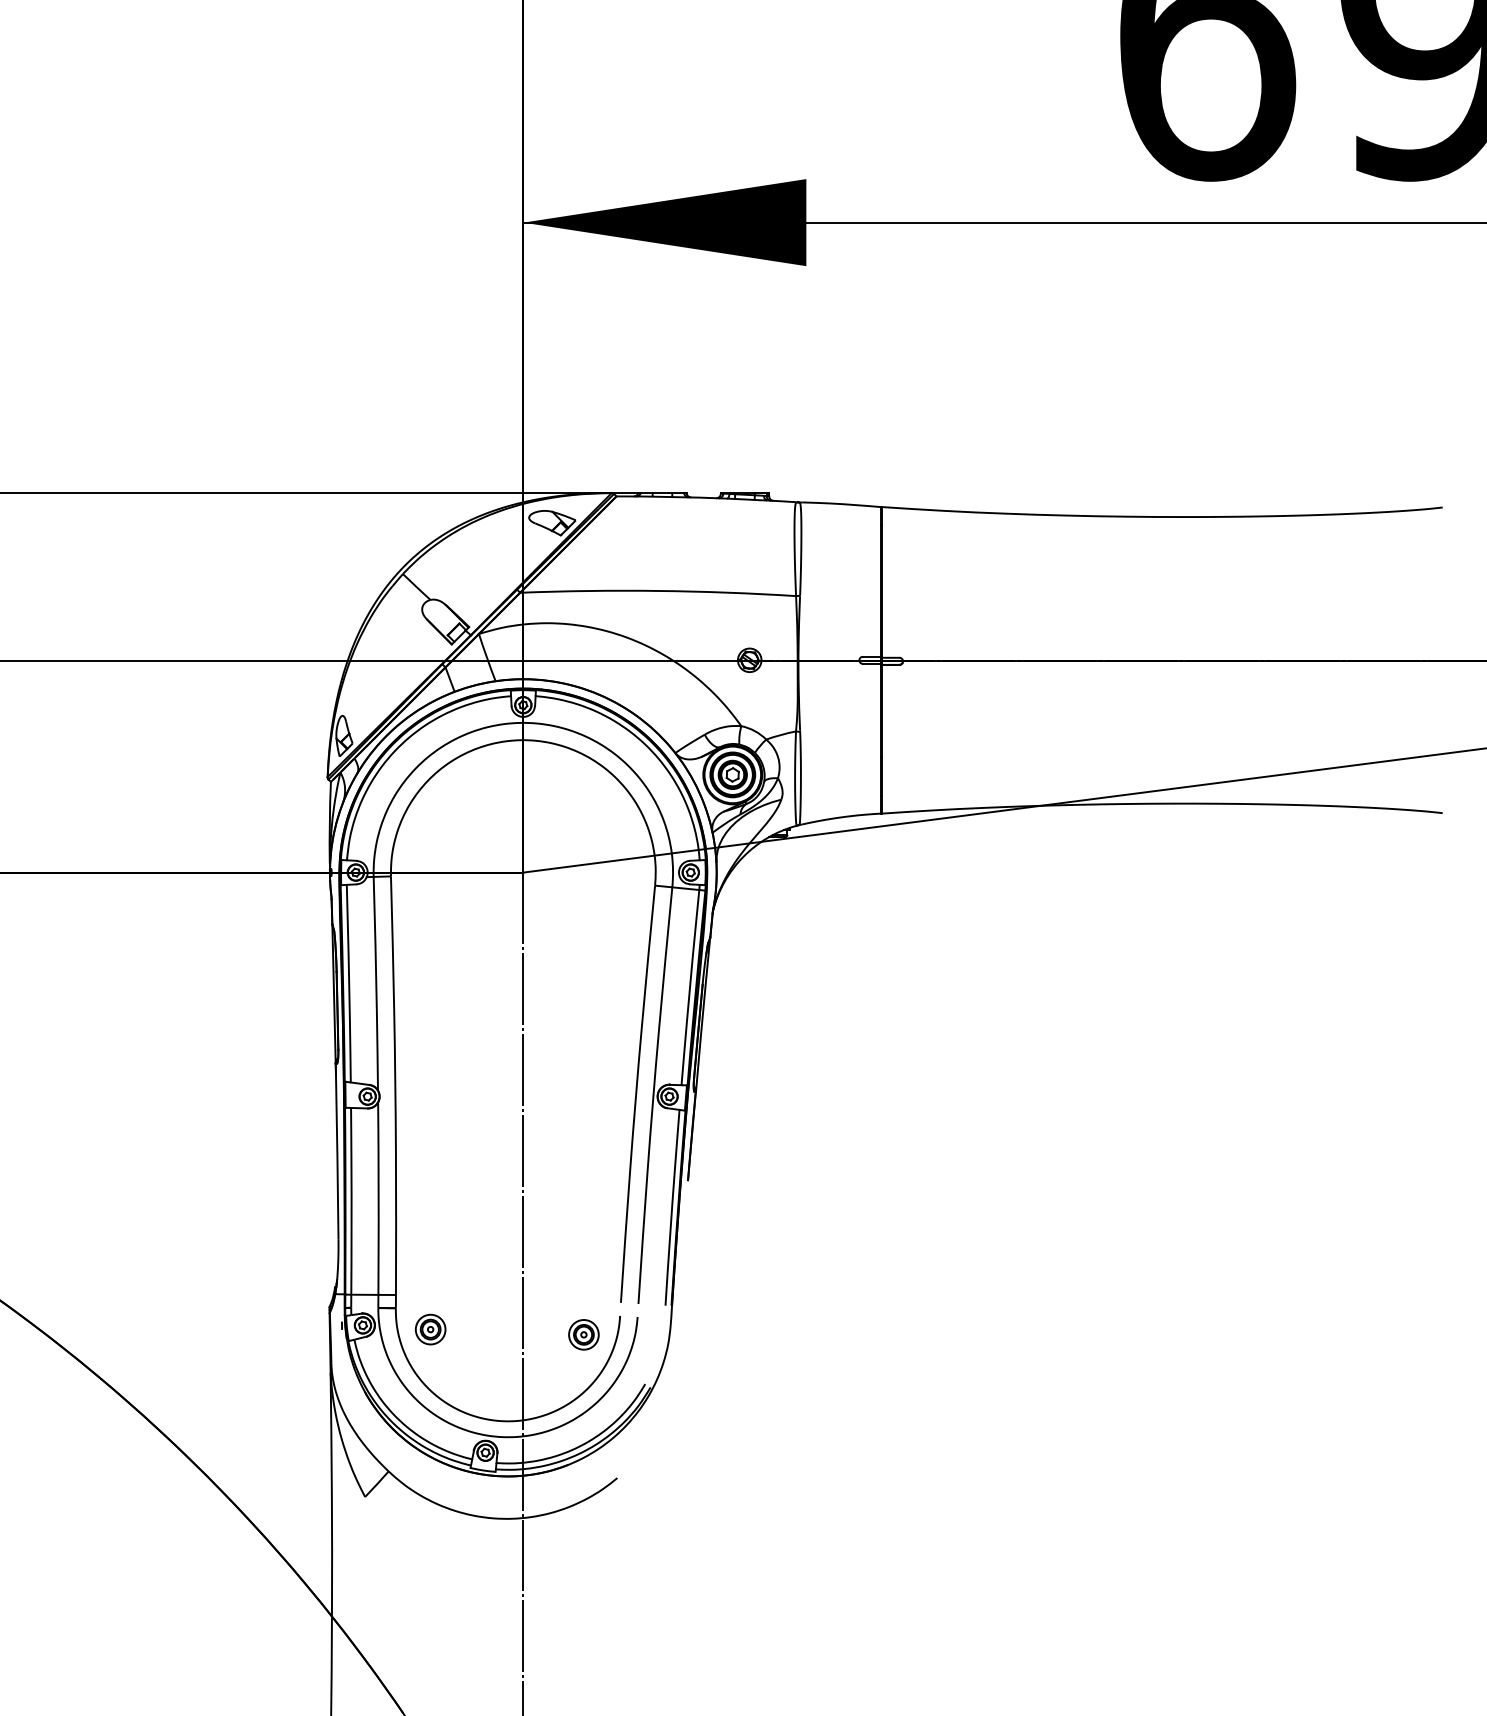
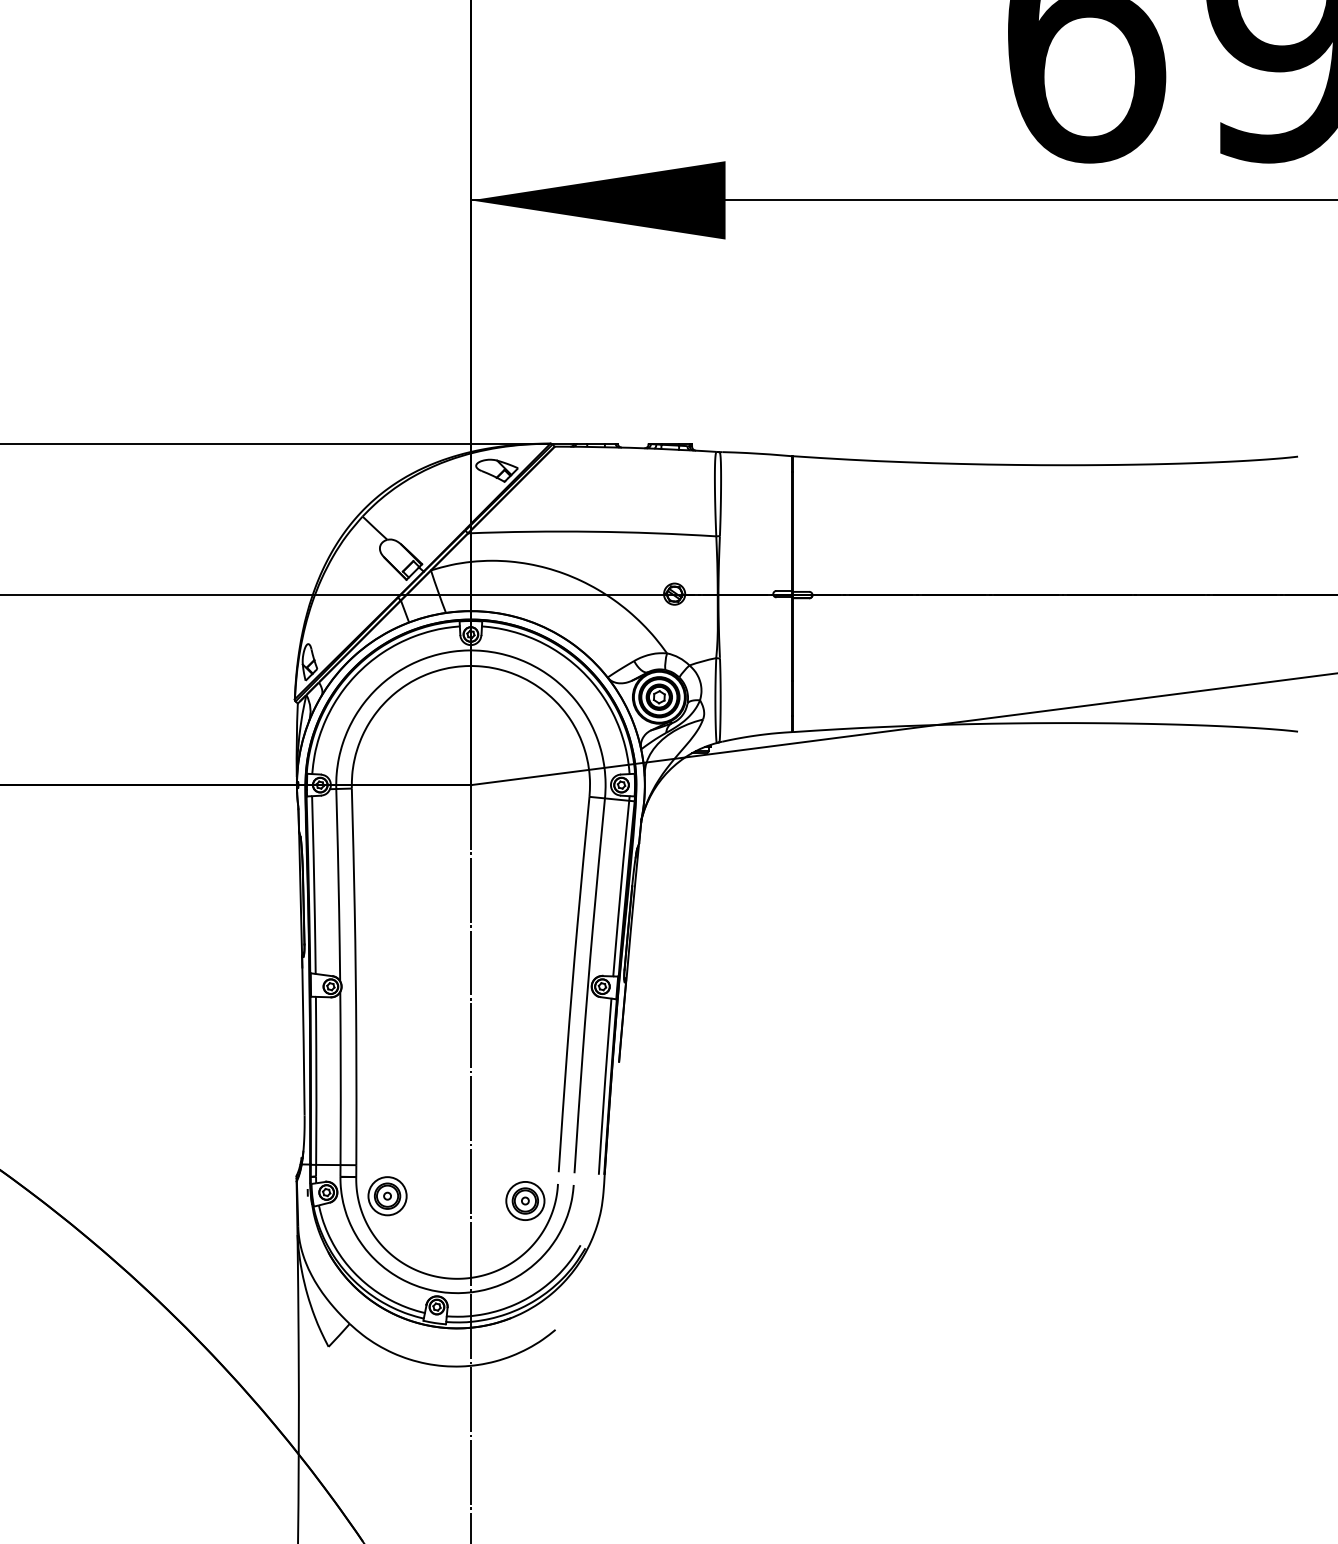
part: (430, 1329) -> (387, 1196), size x1.43
part: (583, 1334) -> (525, 1200), size x1.43

